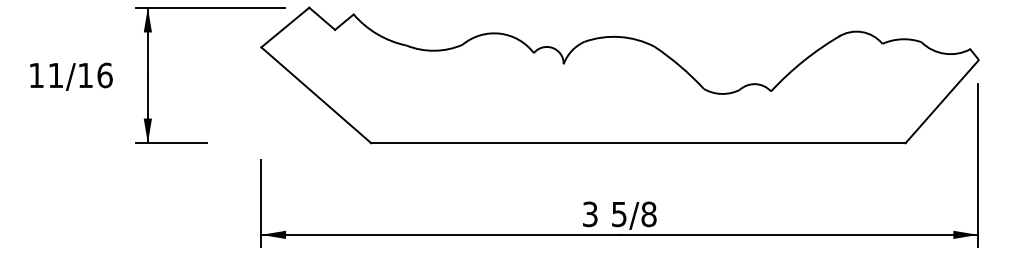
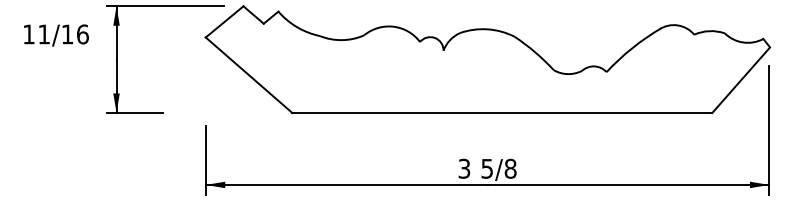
text: (71, 76) -> (56, 35), moved

